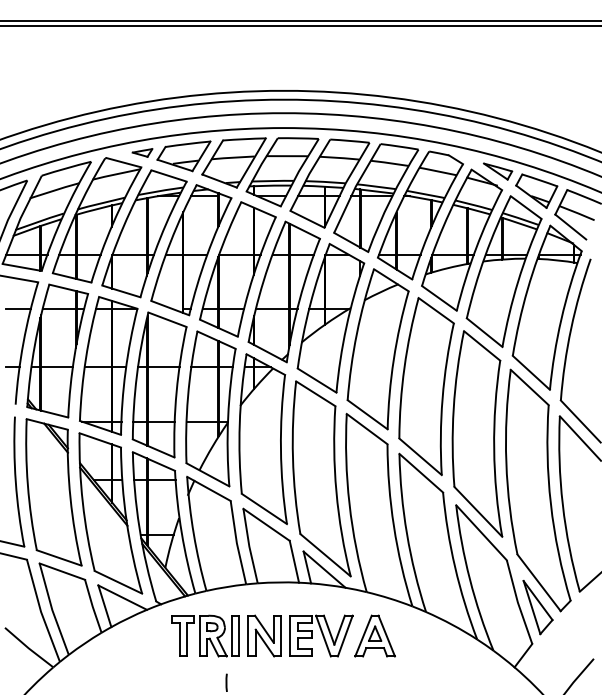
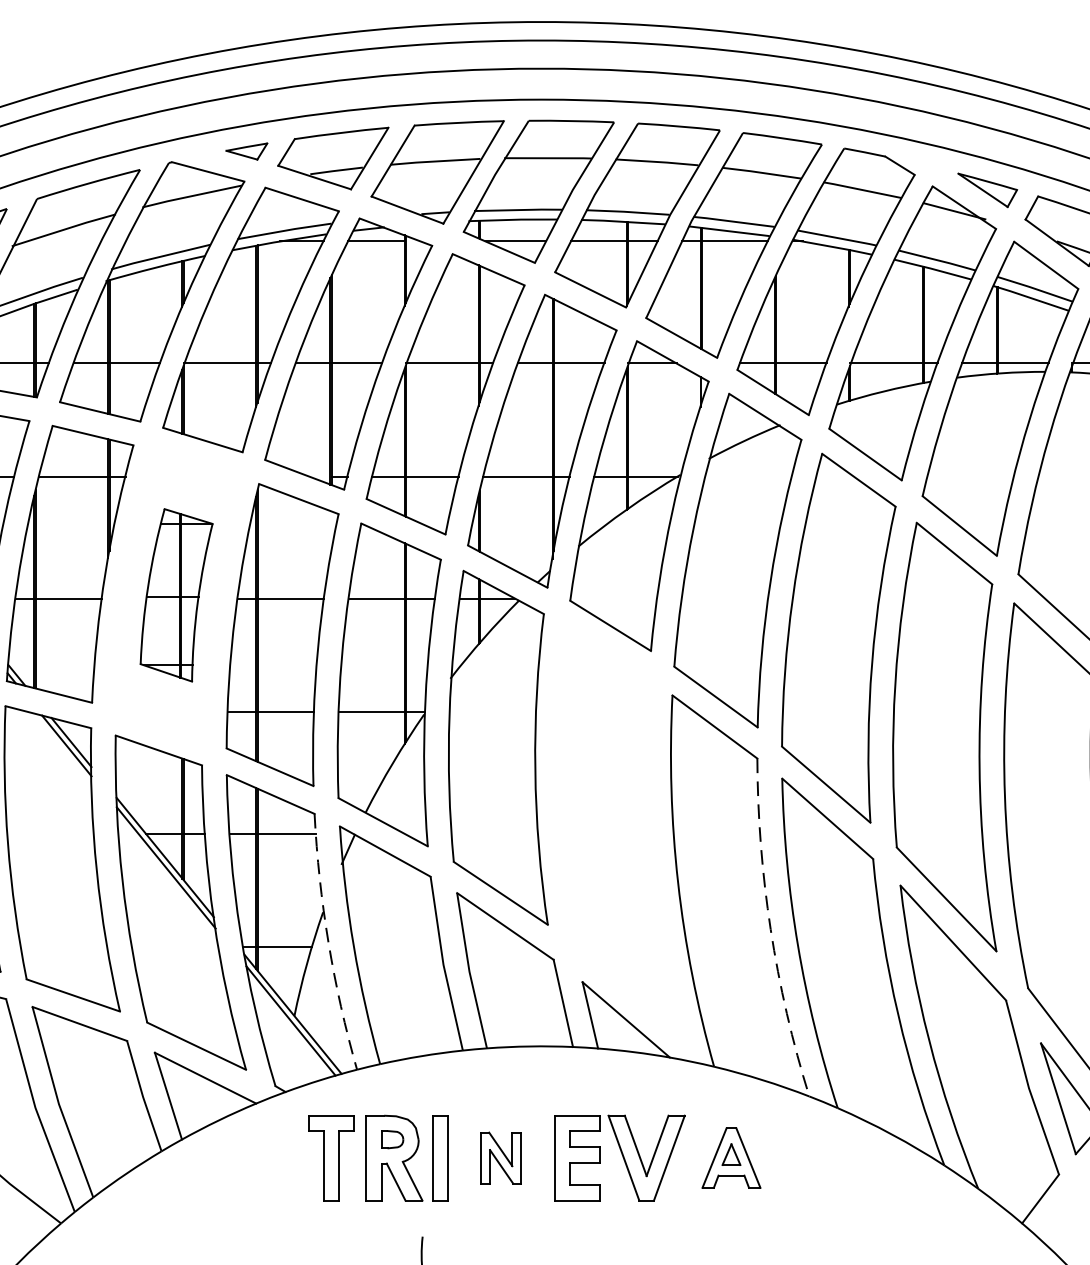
part: (108, 365) -> (175, 594), size x0.6
part: (321, 478) -> (619, 829), removed
arc: (393, 526) -> (769, 929), solid -> dashed
arc: (181, 532) -> (328, 942), solid -> dashed
part: (264, 635) -> (501, 1157), size x0.6
part: (374, 635) -> (730, 1157), size x0.7

